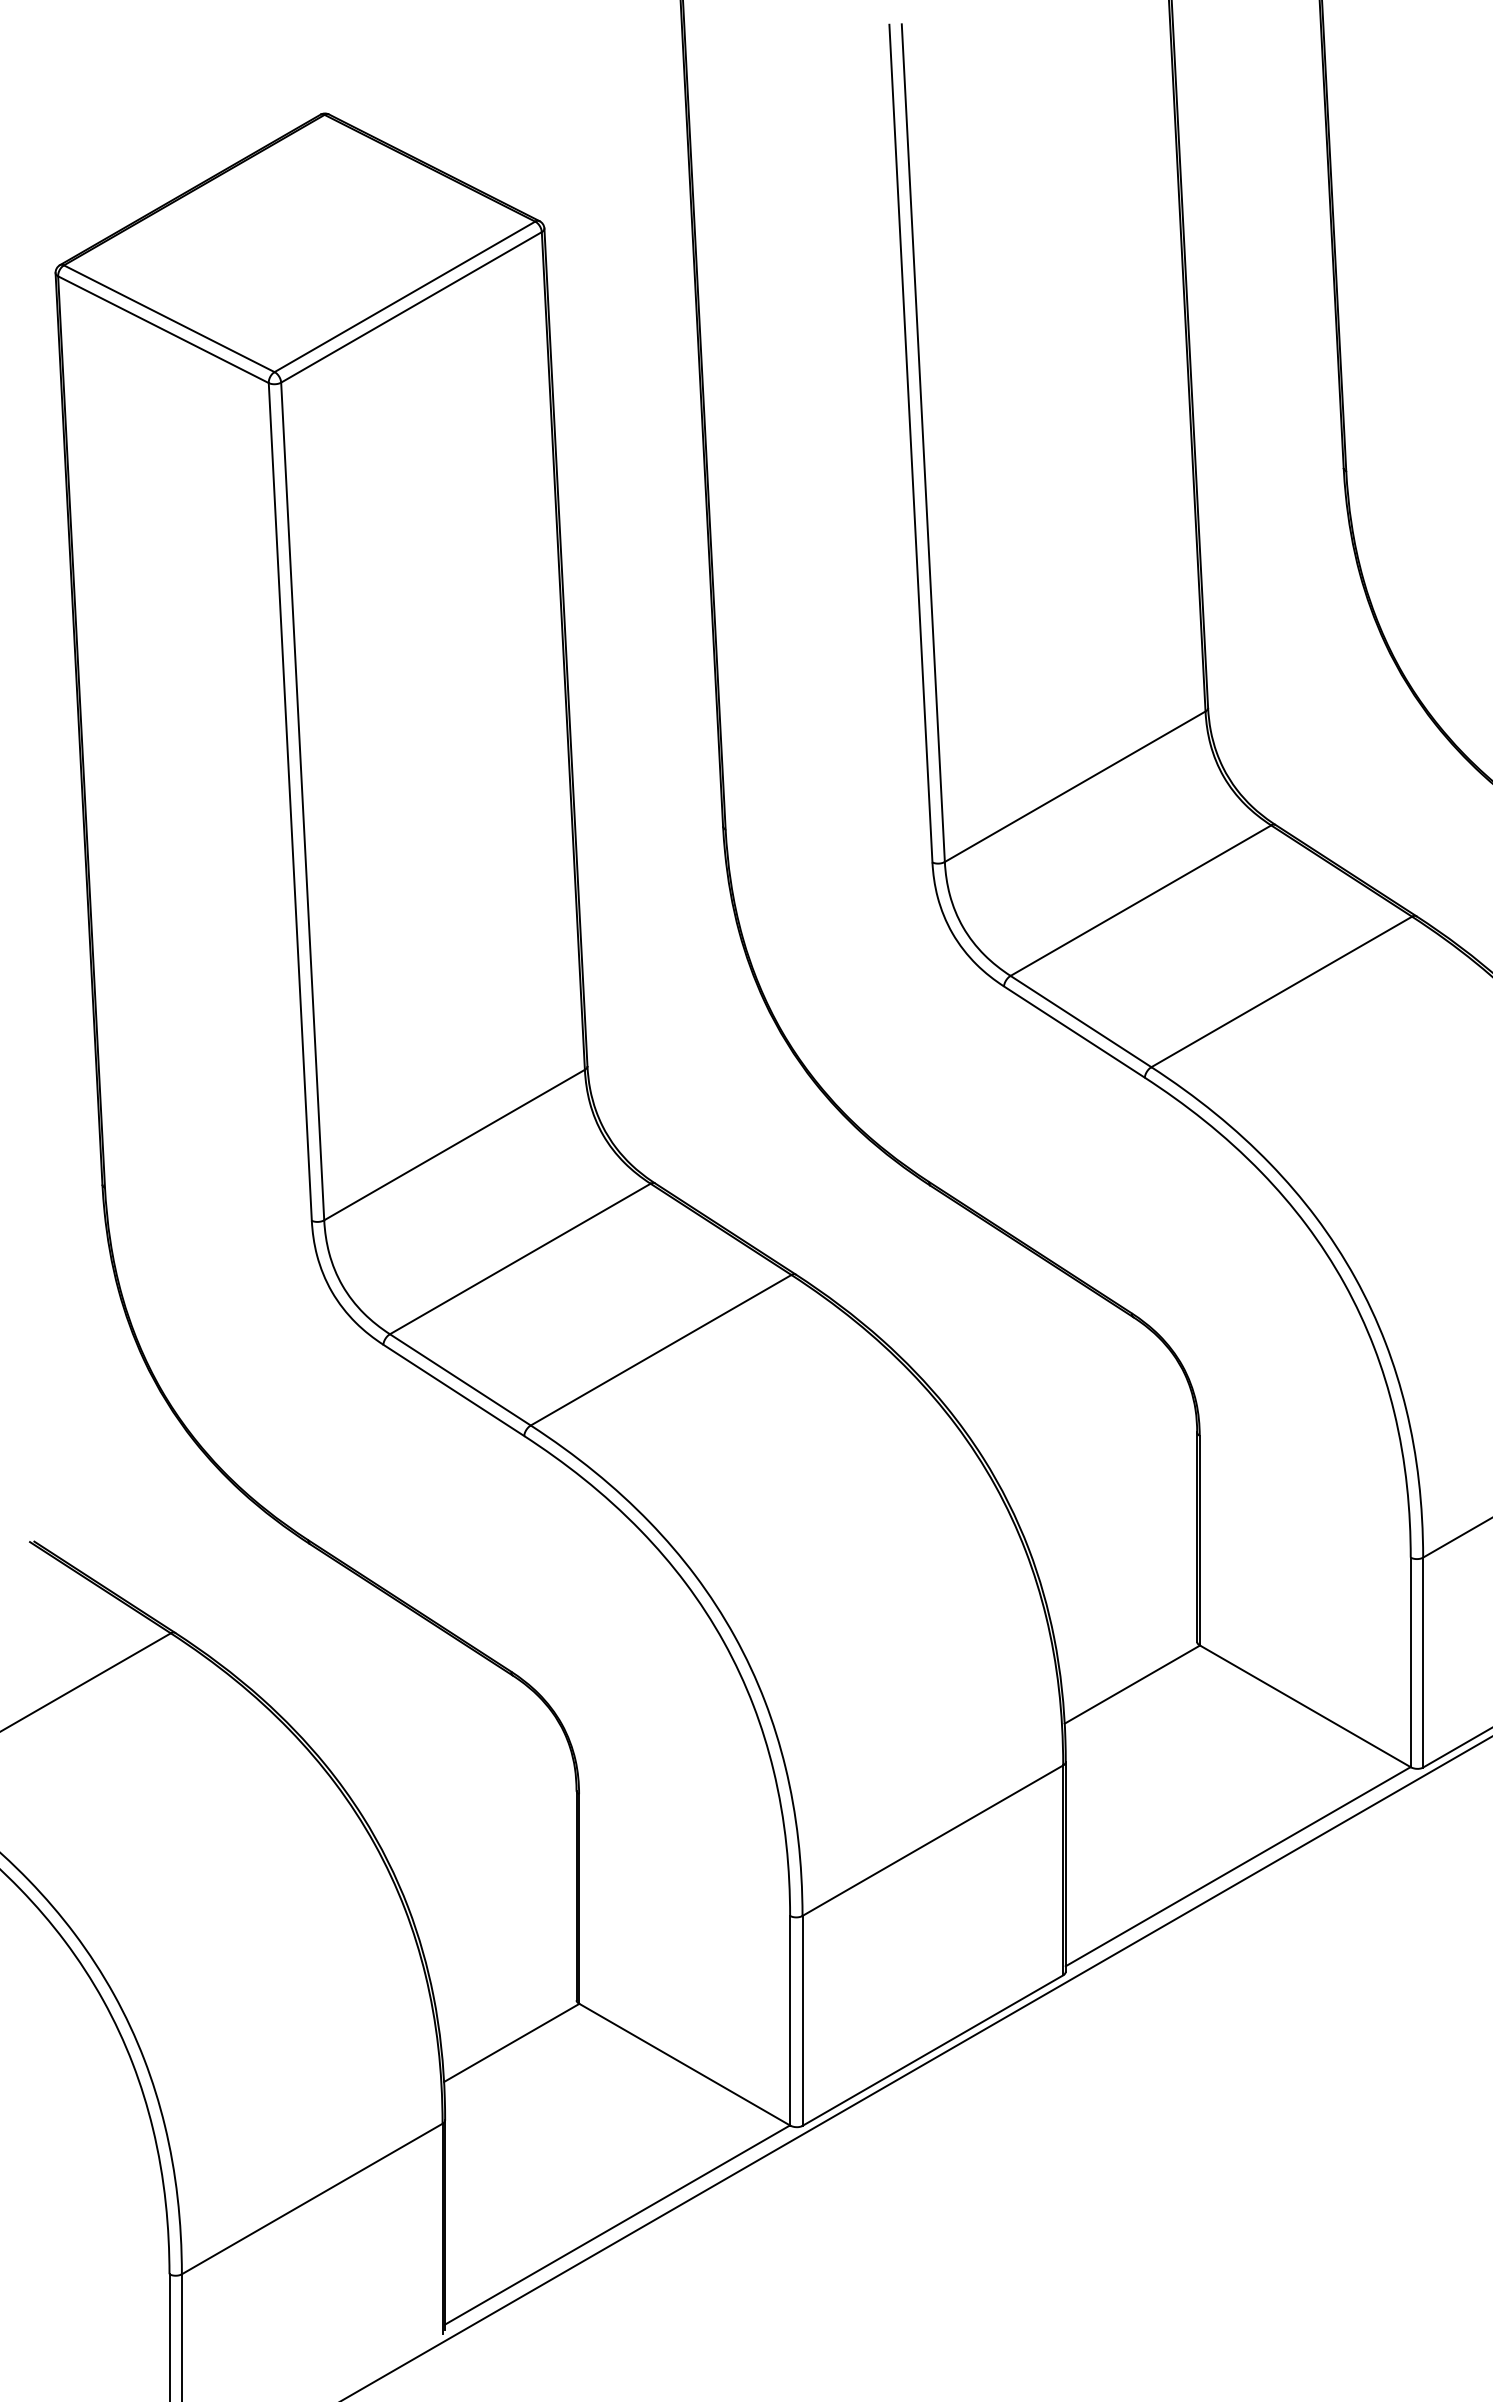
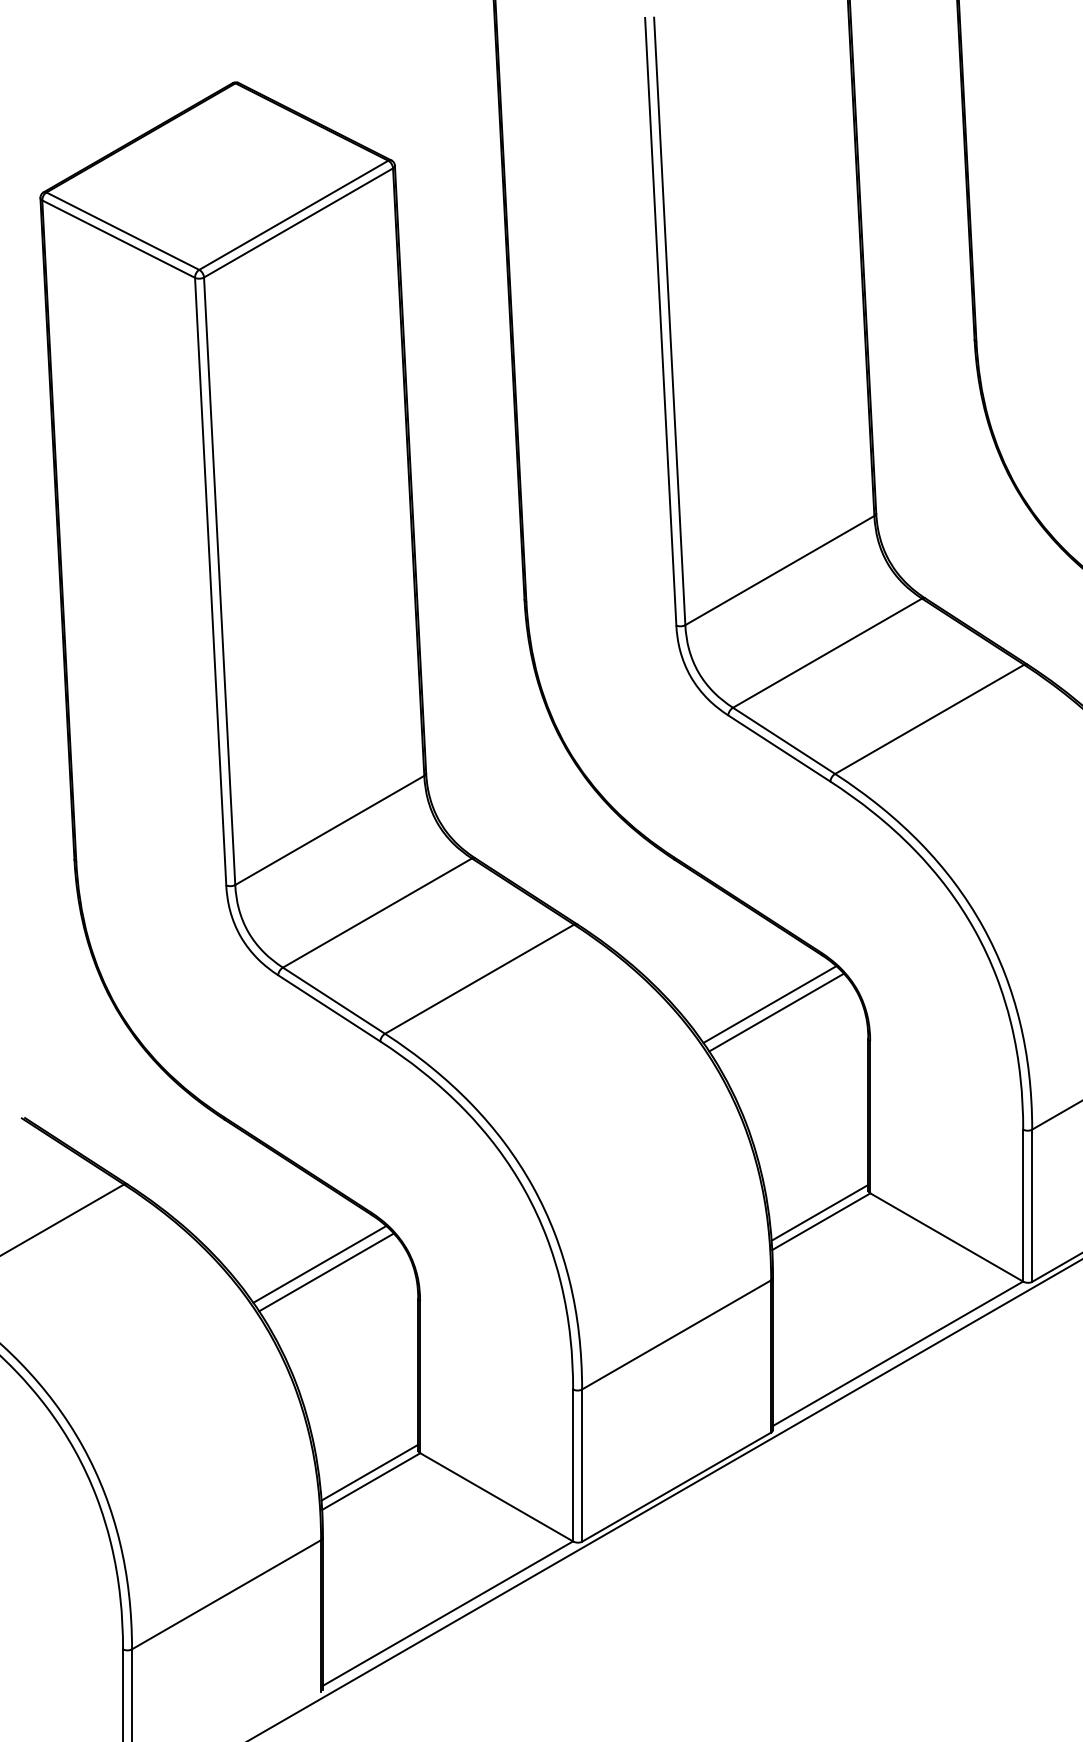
line: (1061, 1385) -> (769, 1004), added
line: (1070, 1395) -> (776, 1012), added
line: (1130, 1671) -> (819, 1212), added
line: (440, 1743) -> (319, 1264), added
line: (450, 1754) -> (326, 1272), added
line: (509, 2030) -> (369, 1472), added

